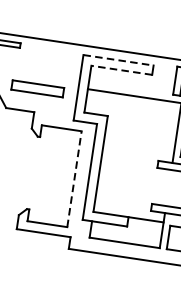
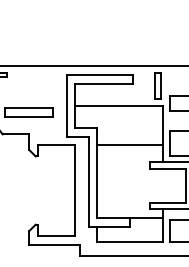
line: (119, 60) -> (100, 74), dashed -> solid
line: (121, 70) -> (103, 83), dashed -> solid
line: (140, 140) -> (130, 145), added
line: (74, 179) -> (75, 190), dashed -> solid

